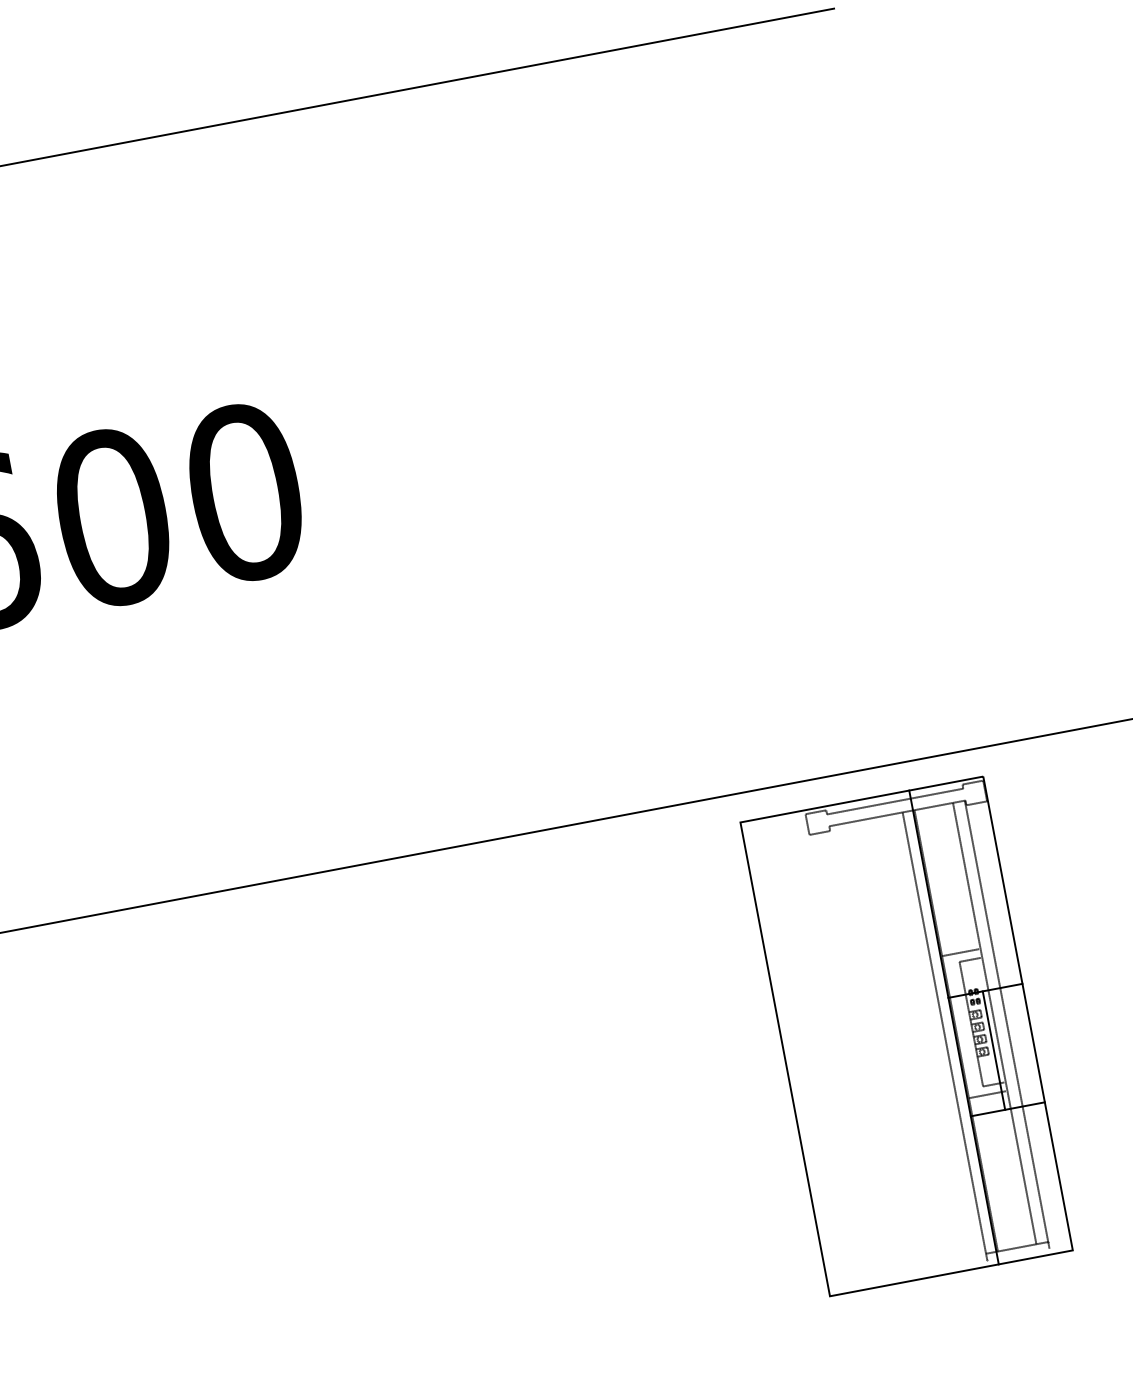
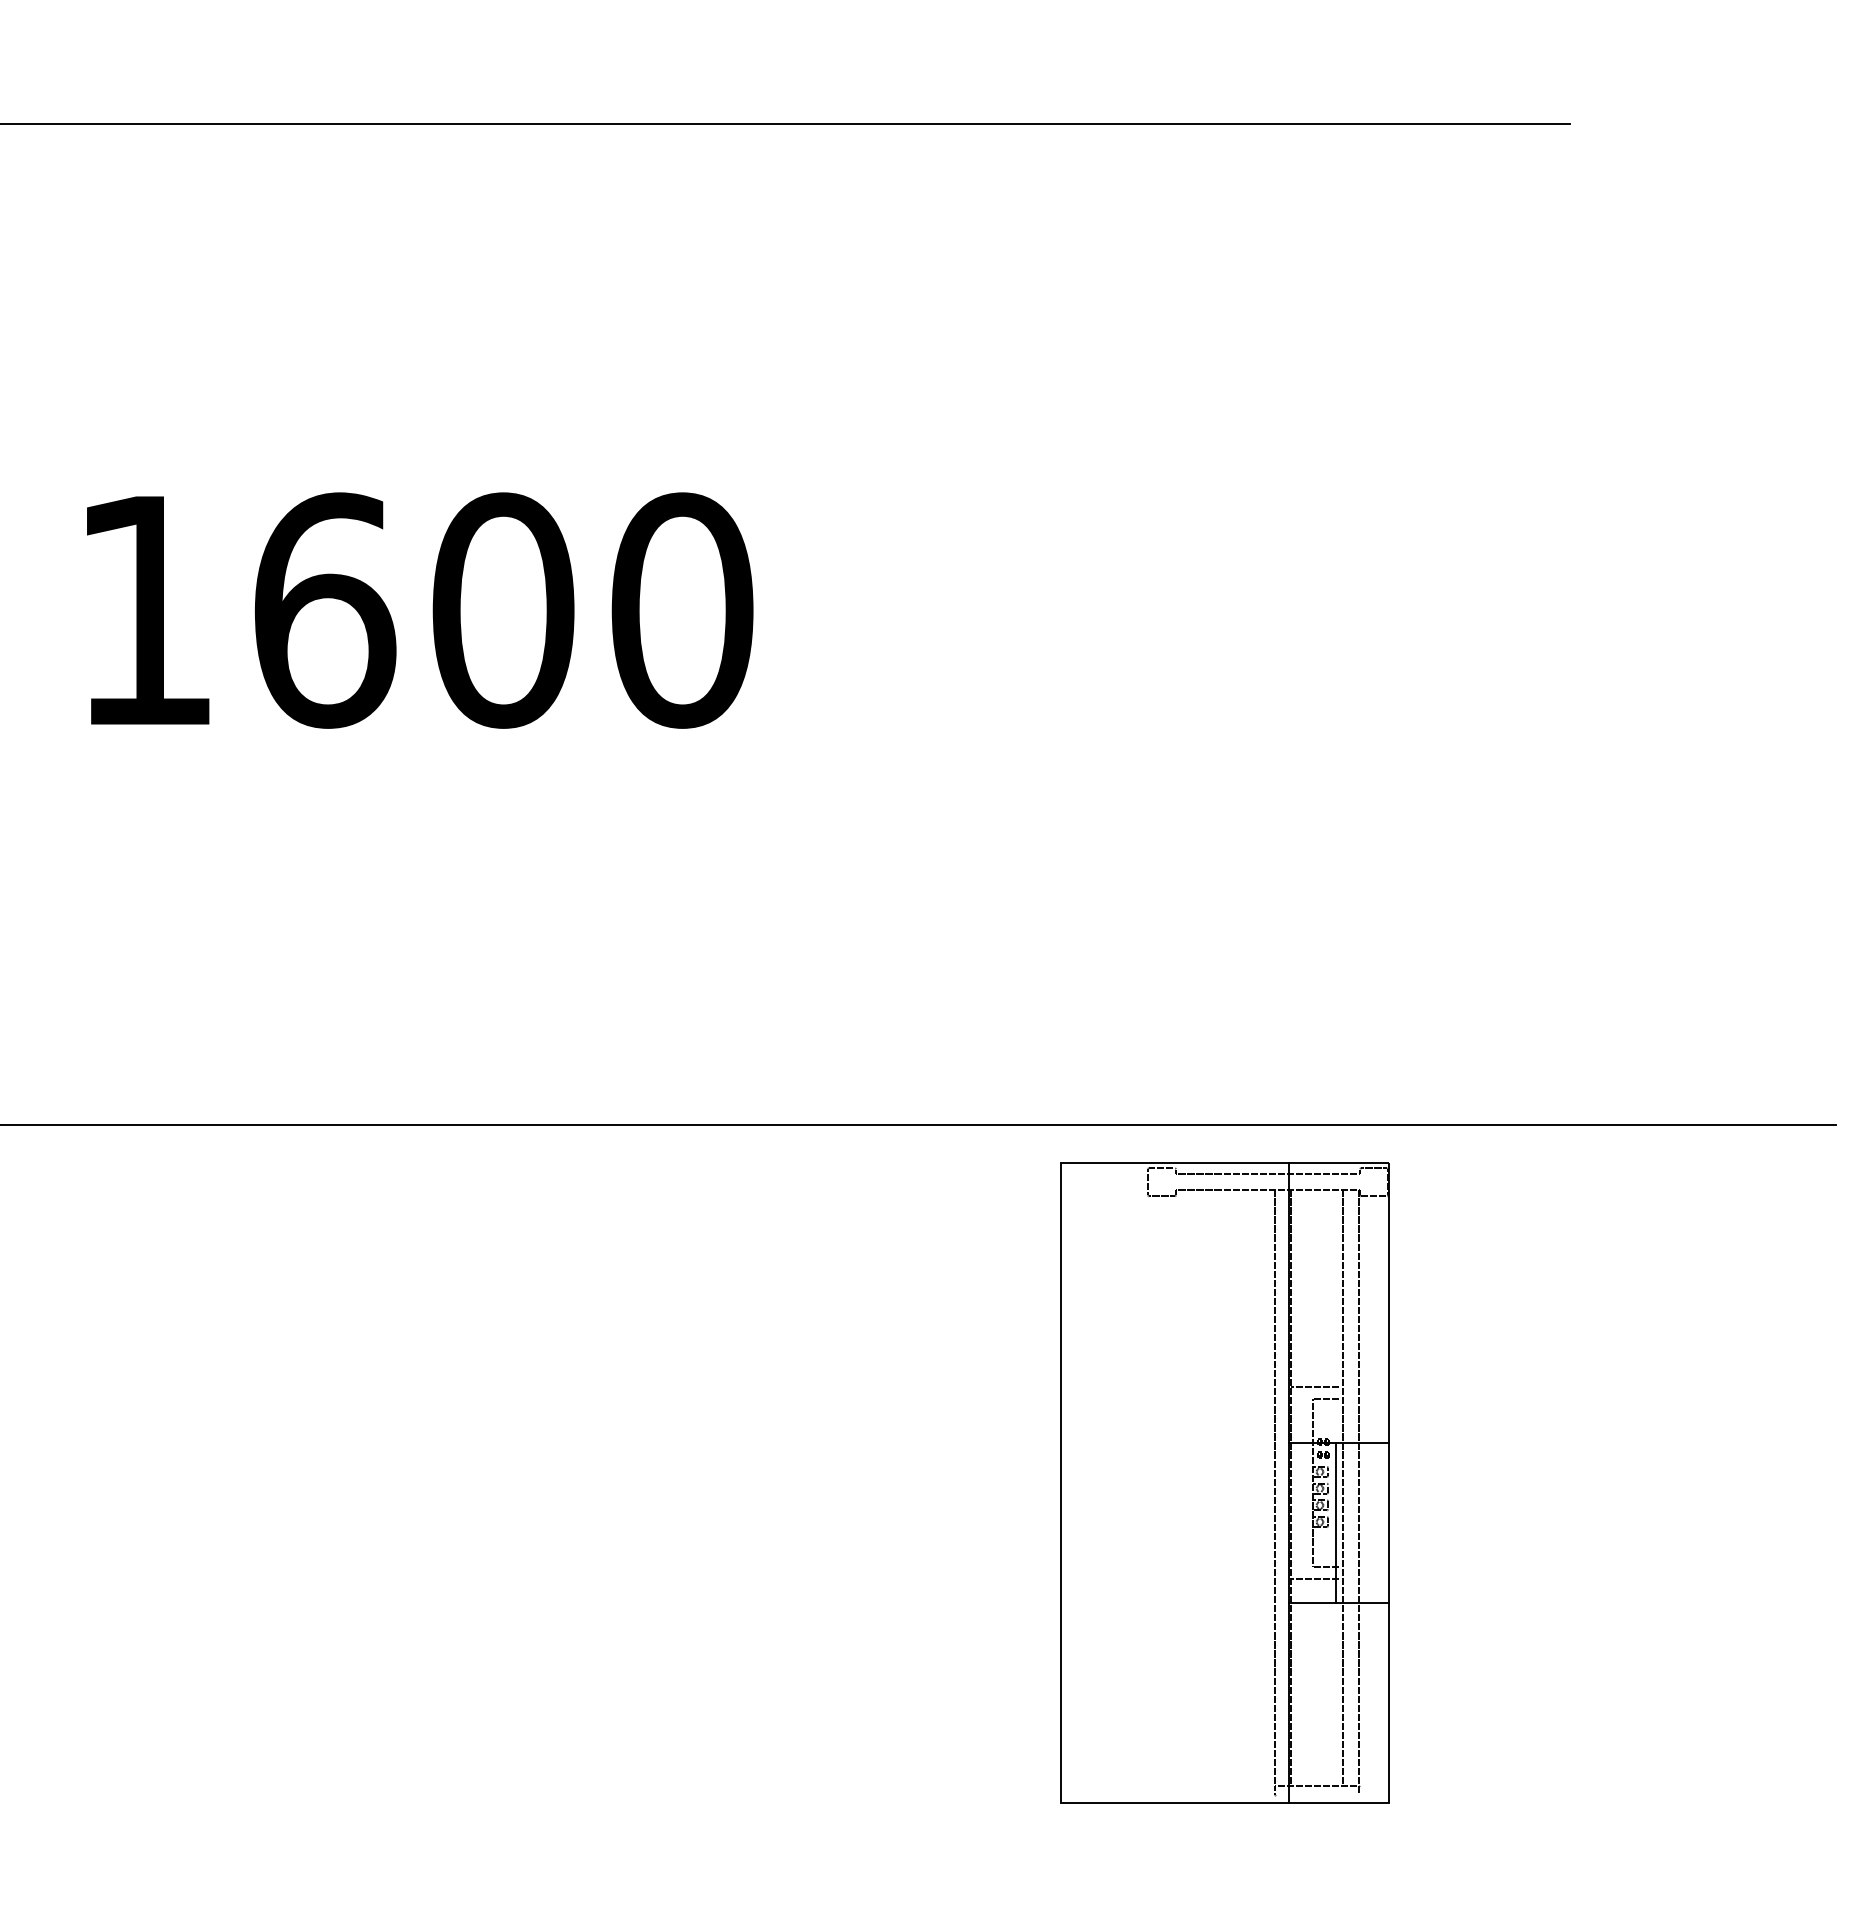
part: (906, 1036) -> (1224, 1482), moved

